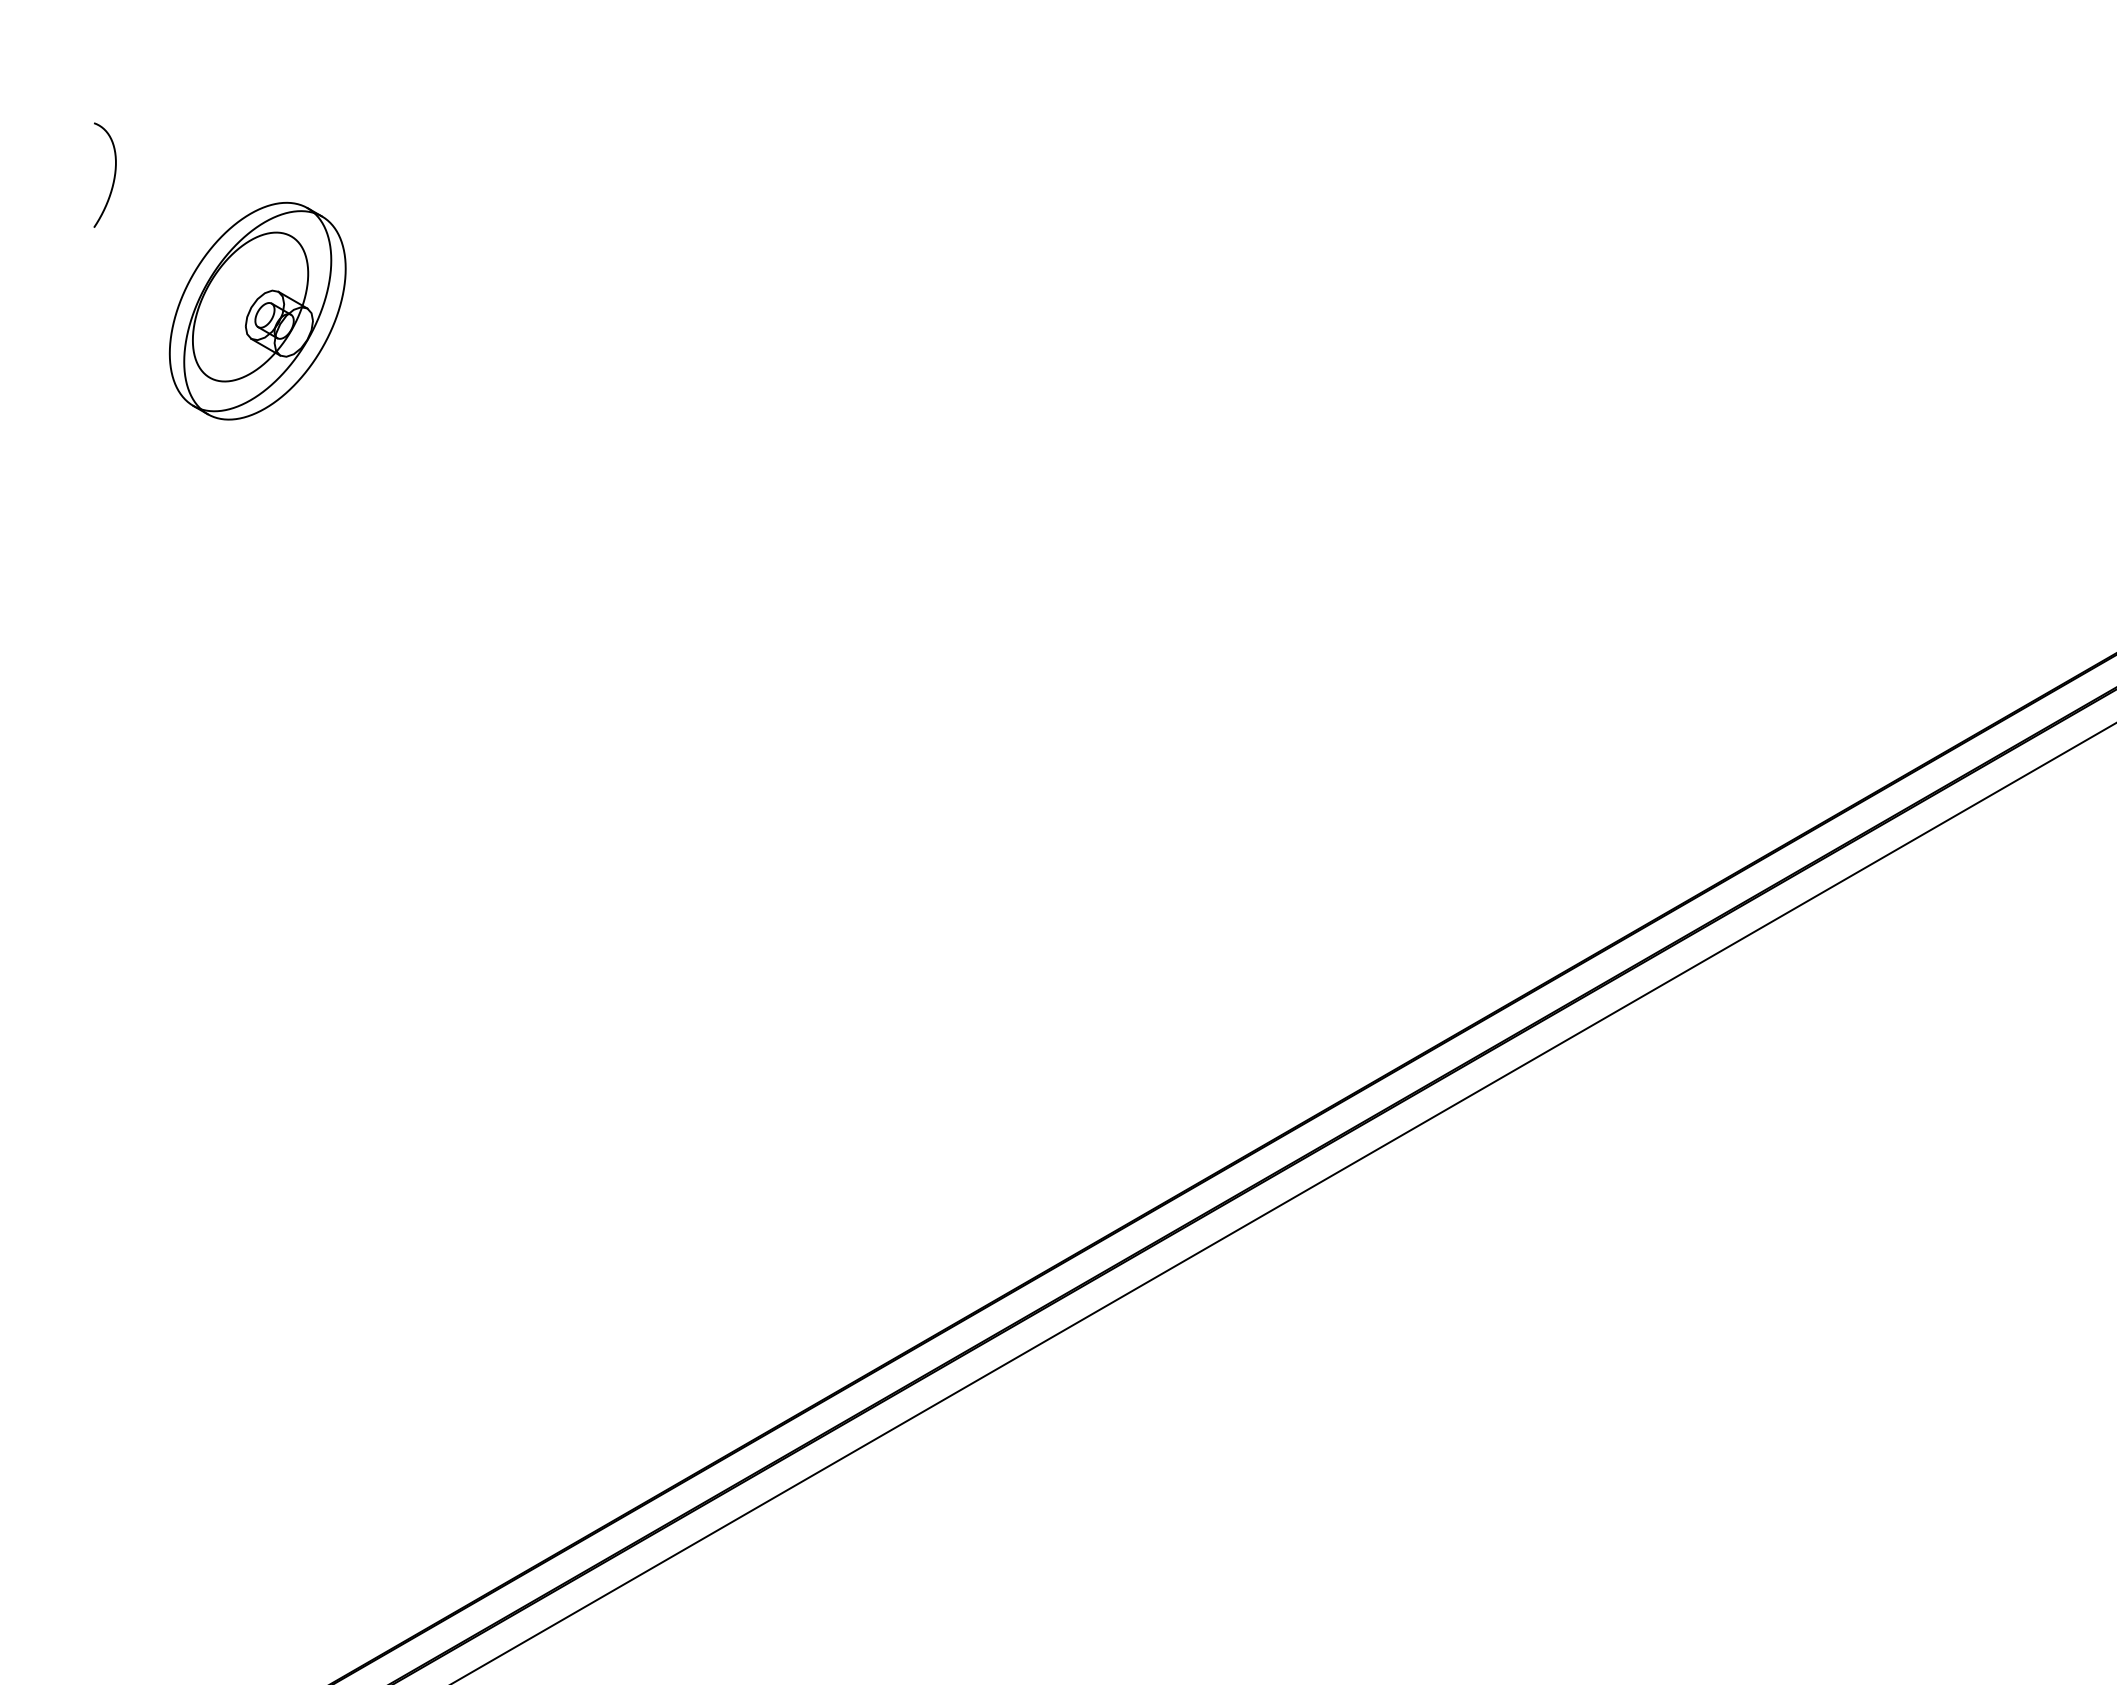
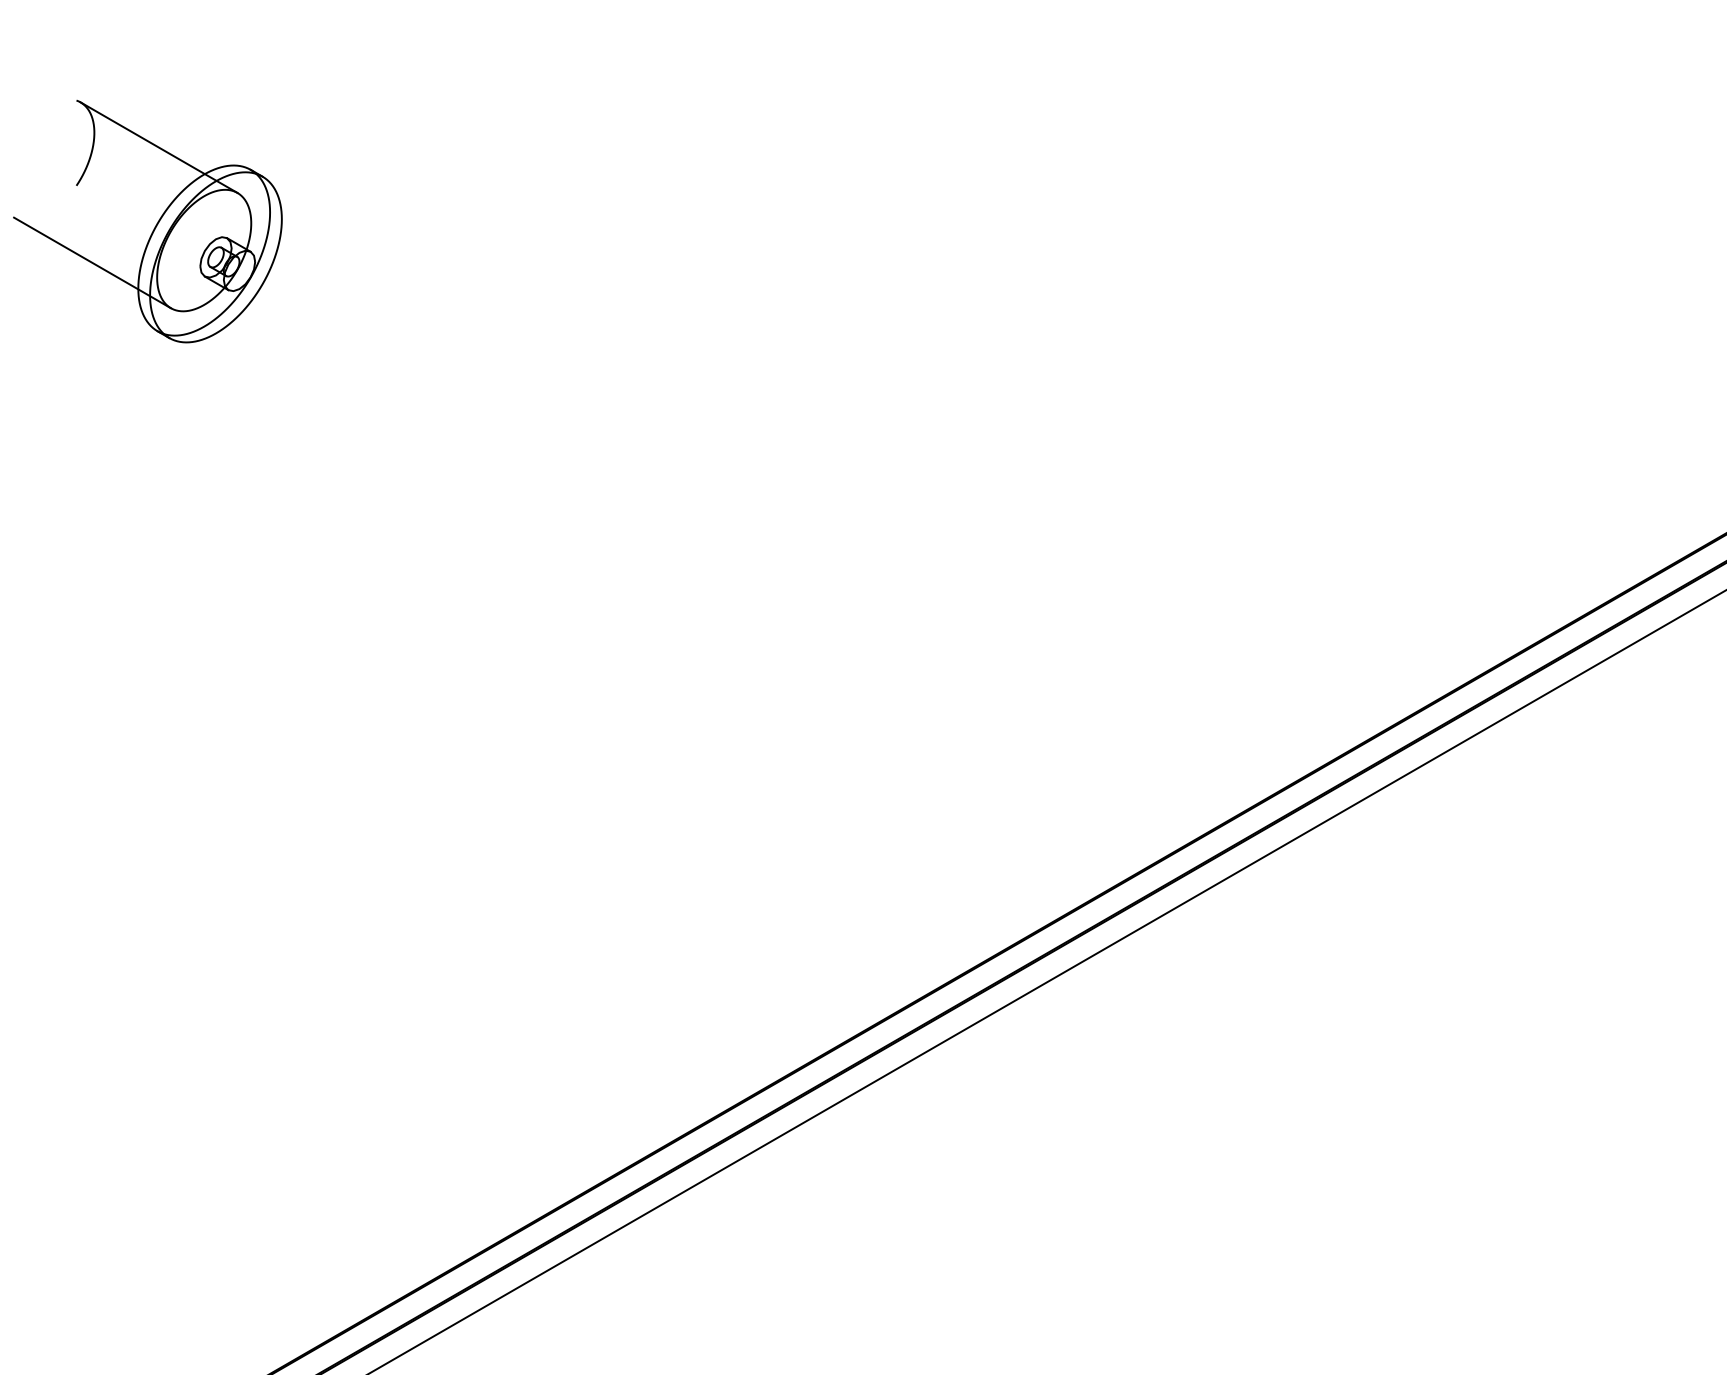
line: (195, 180) -> (159, 147), added
line: (113, 321) -> (92, 262), added

